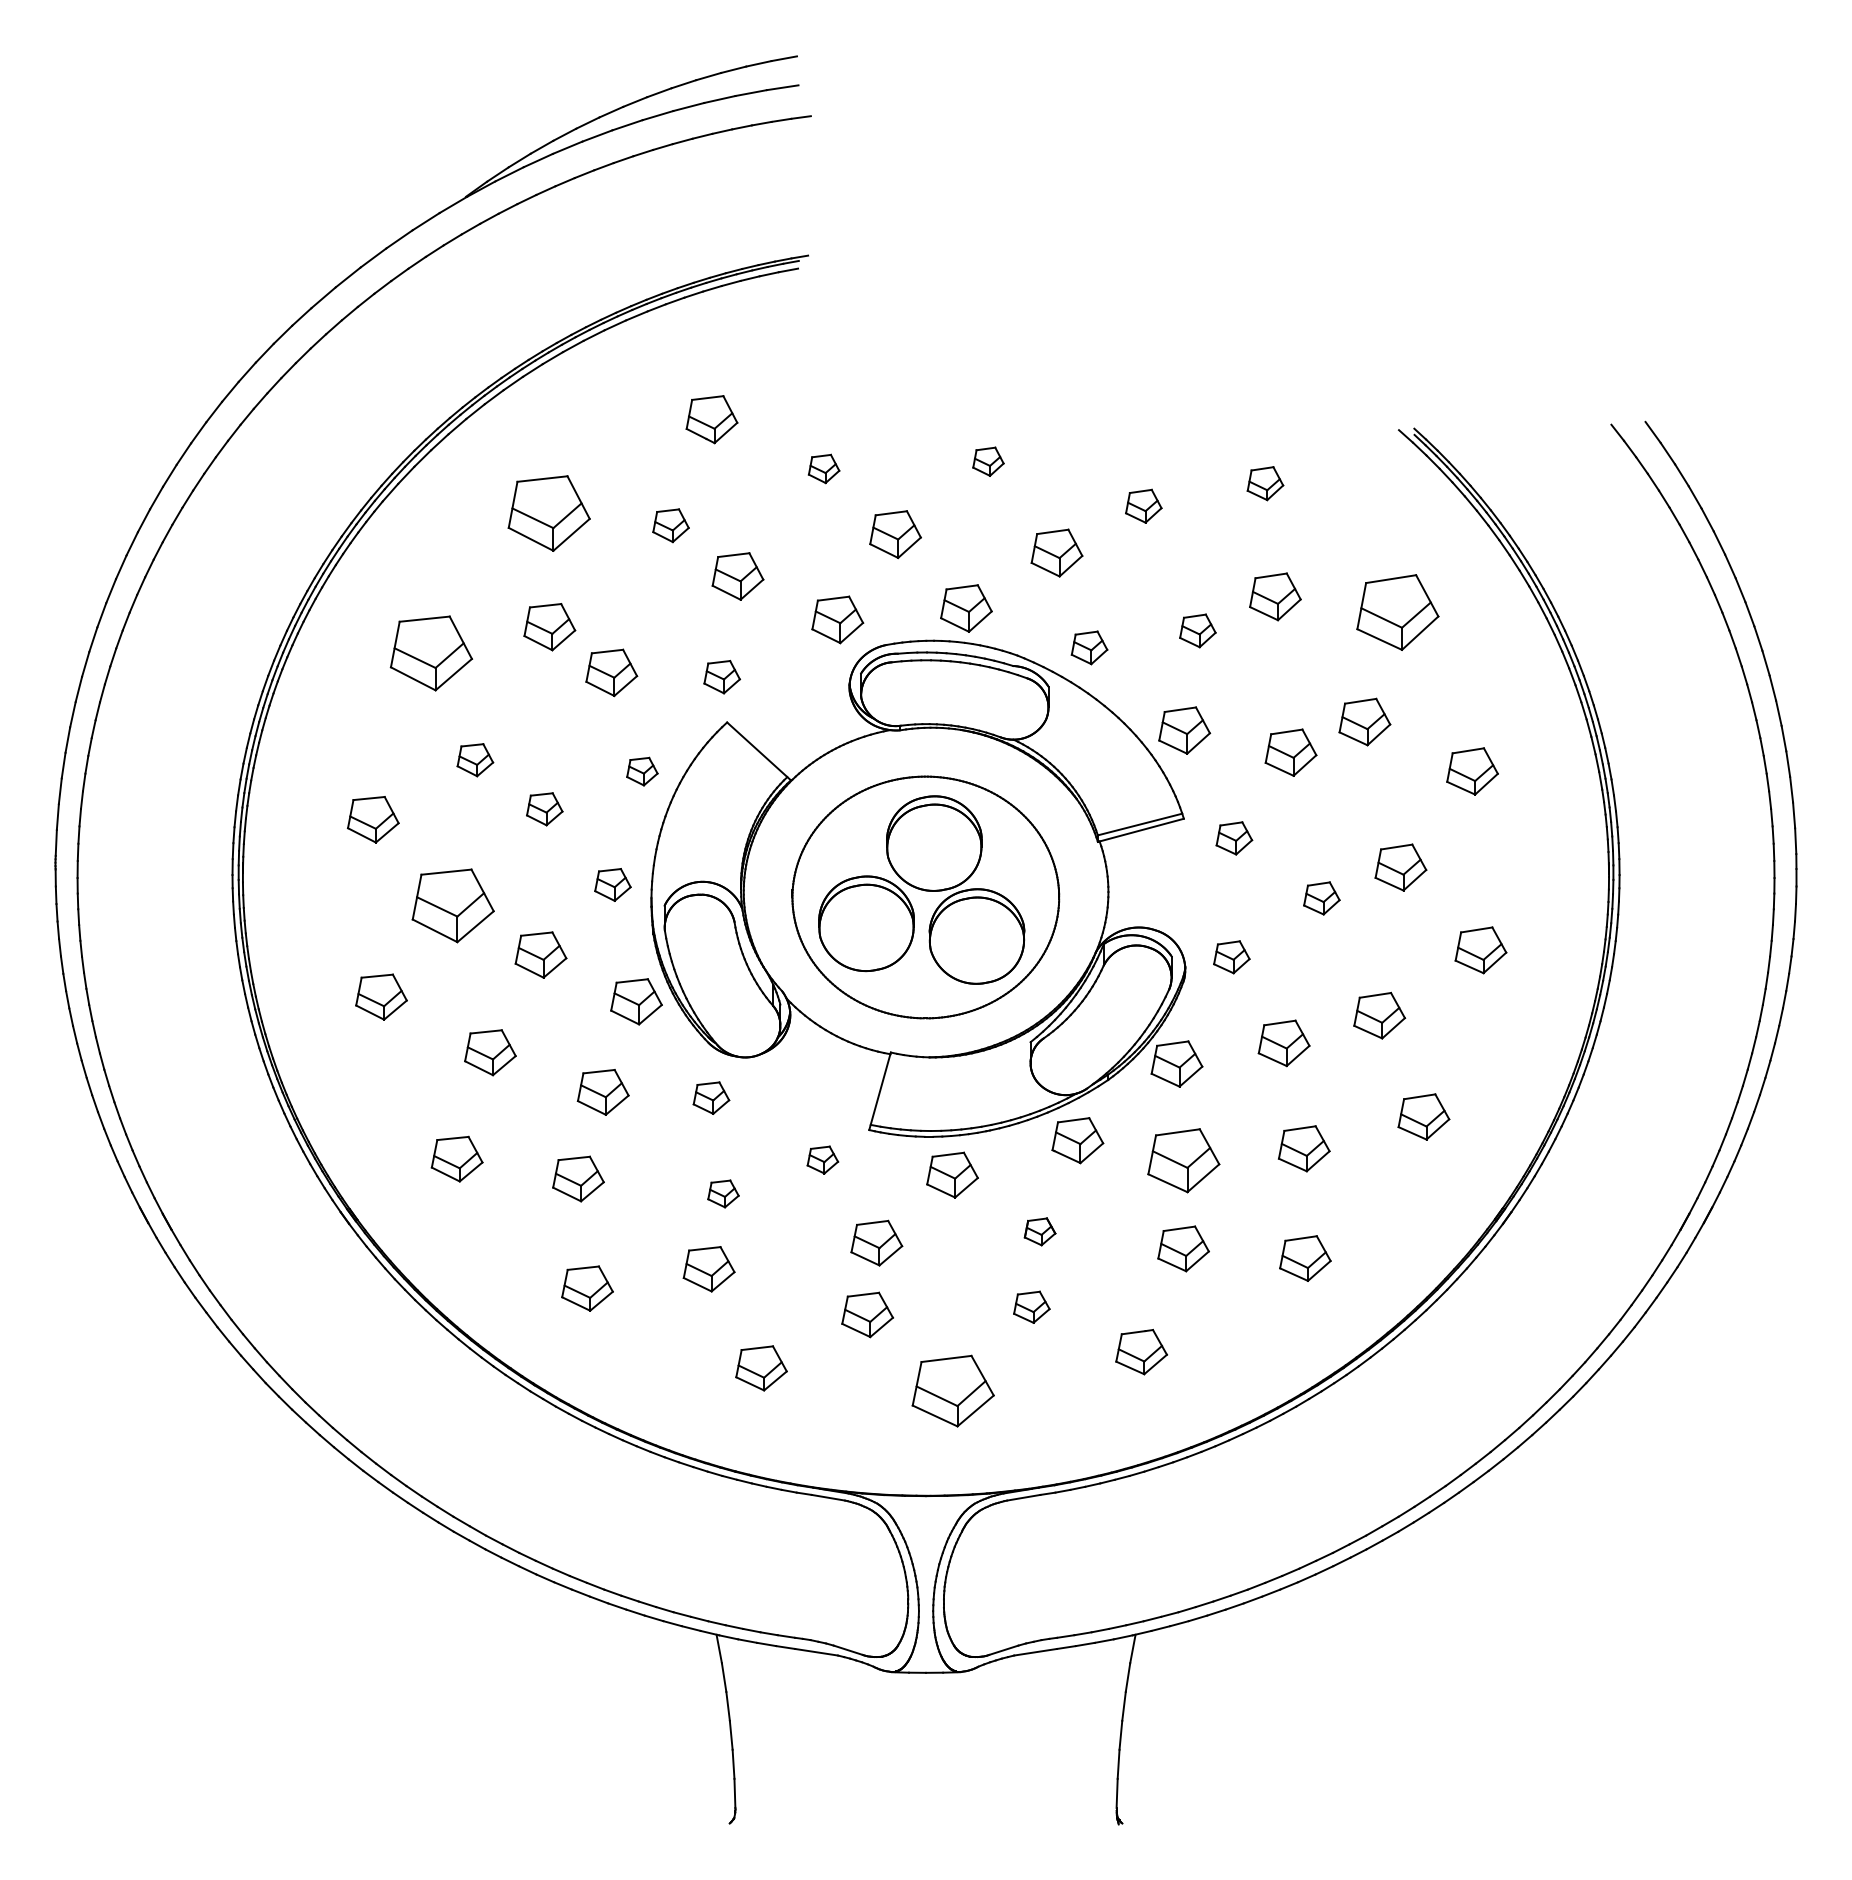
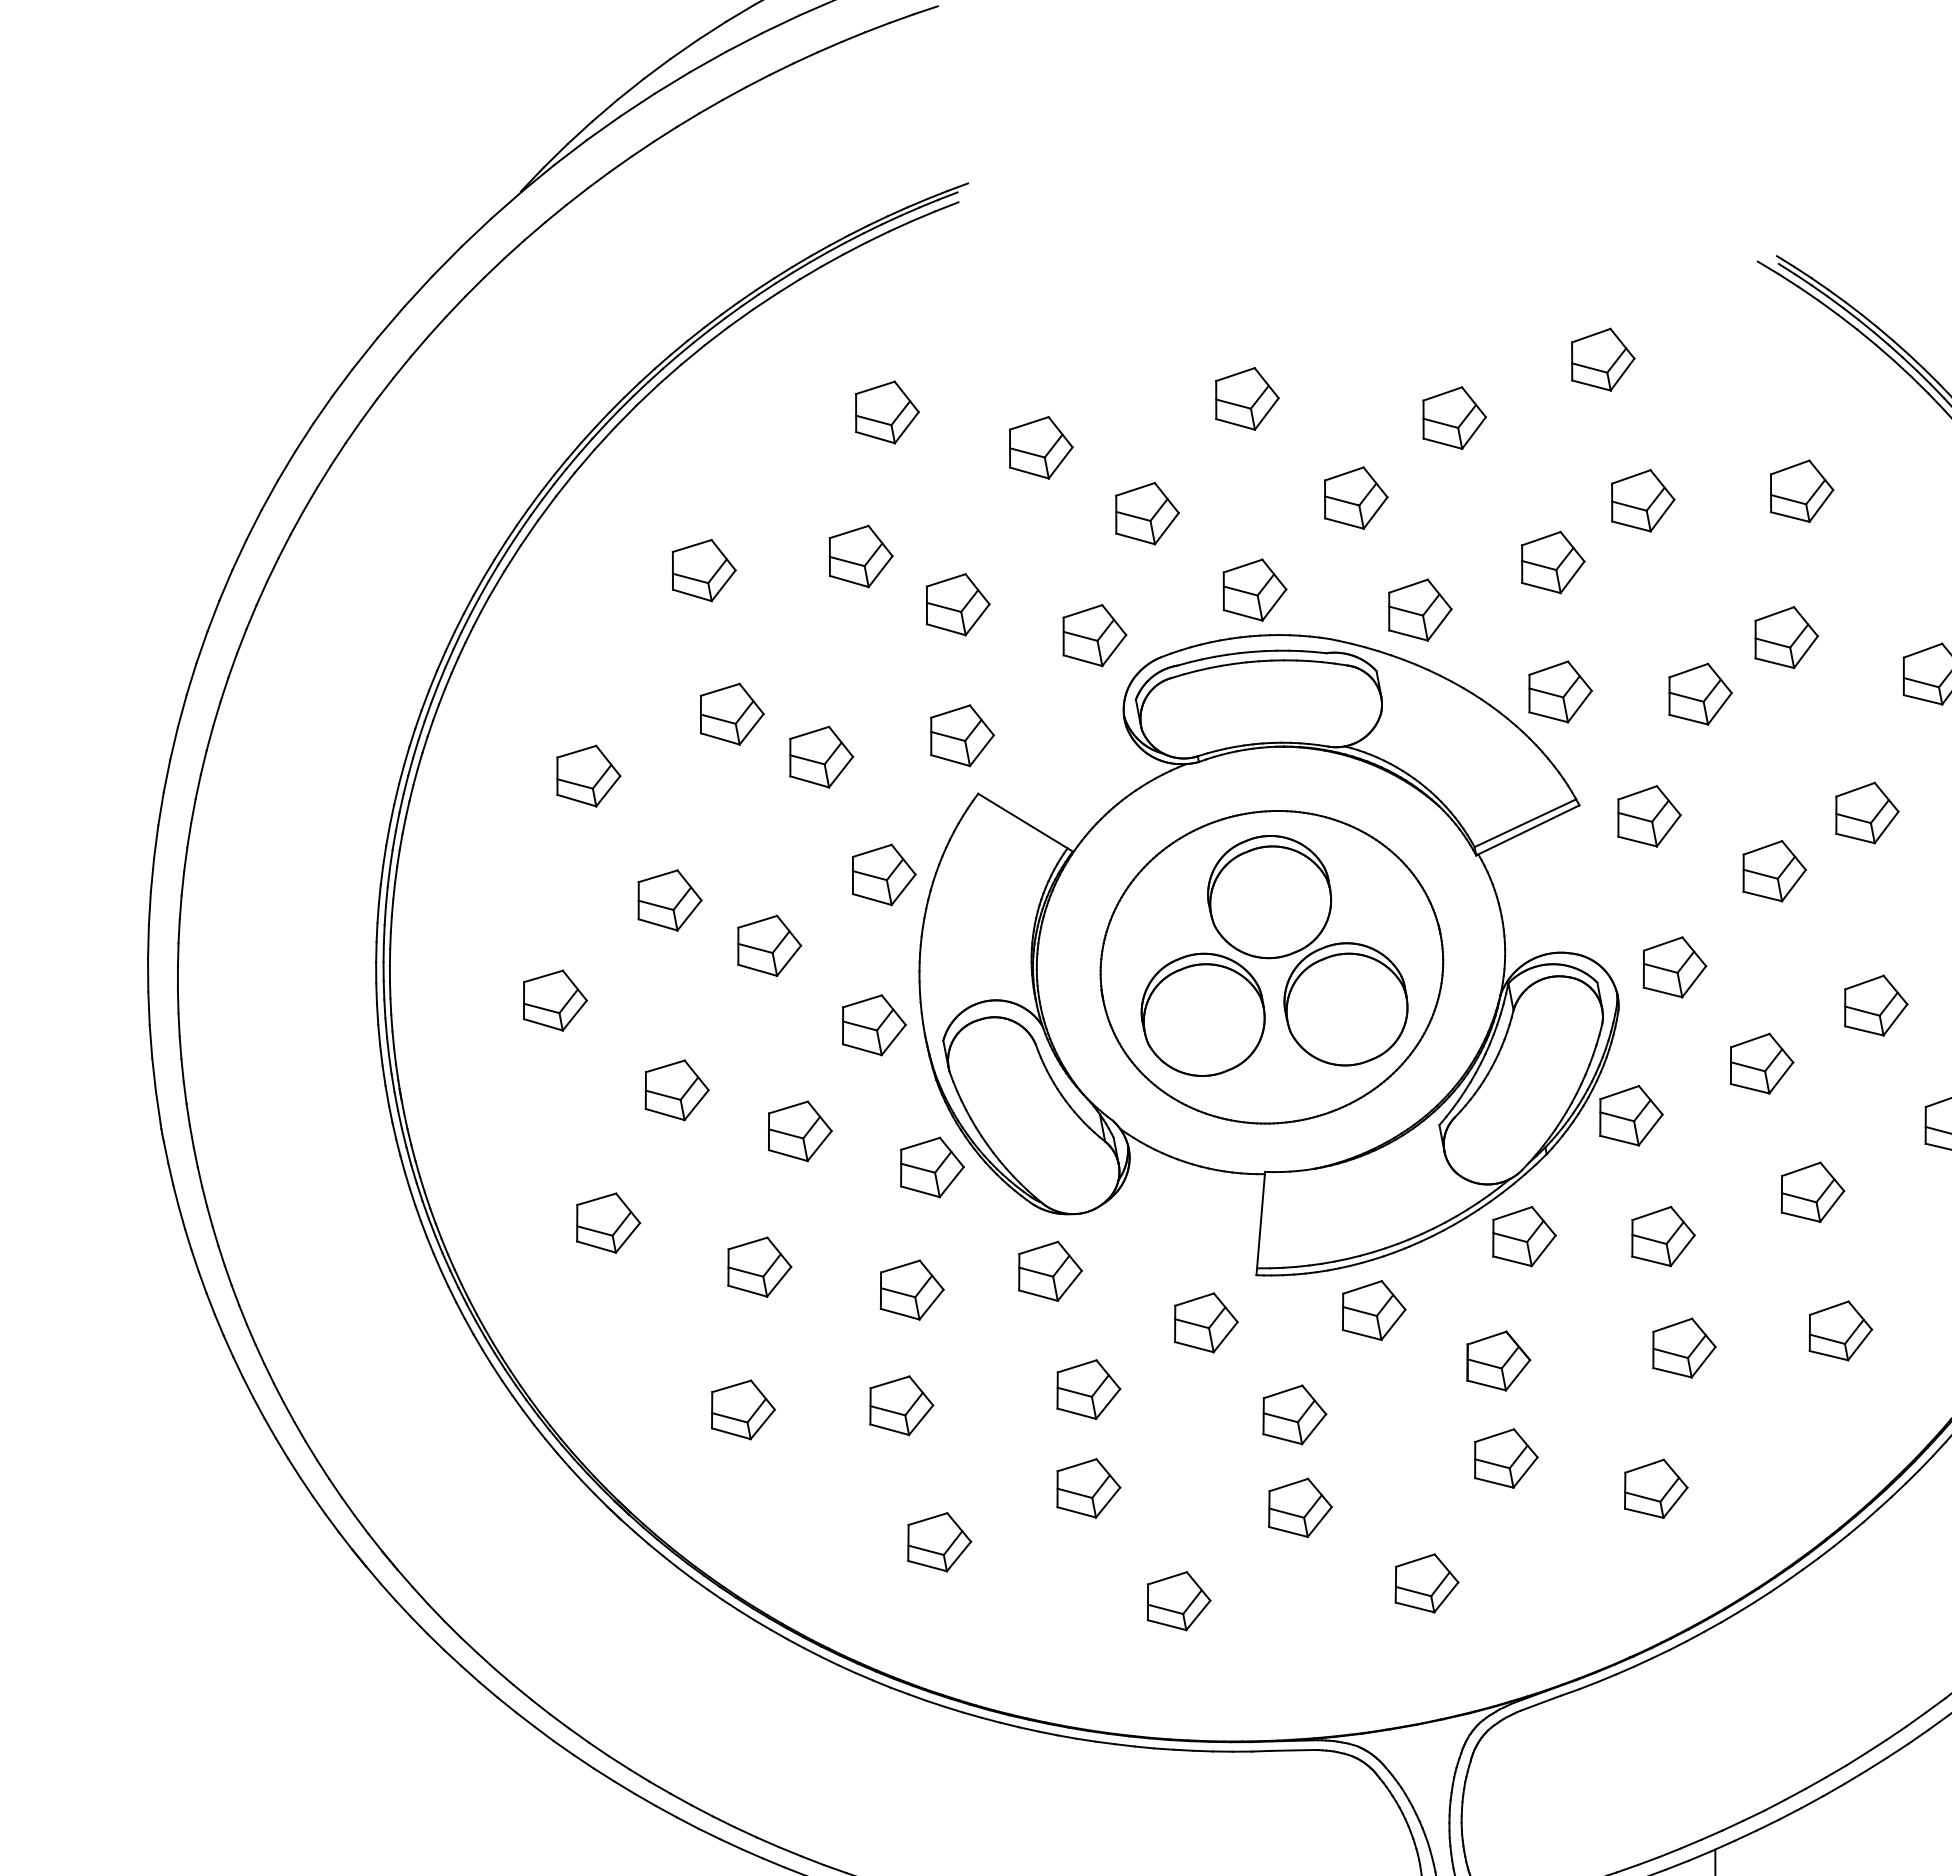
part: (988, 461) -> (1245, 400), size x1.67
part: (823, 468) -> (1038, 449), size x1.67
part: (1265, 483) -> (1601, 361), size x1.43
part: (1143, 505) -> (1452, 418), size x1.43
part: (549, 513) -> (702, 572), size x0.62
part: (670, 525) -> (859, 558), size x1.43
part: (1397, 612) -> (1800, 492), size x0.62
part: (1197, 630) -> (1551, 563), size x1.43
part: (1089, 647) -> (1418, 611), size x1.43
part: (431, 653) -> (587, 777), size x0.62
part: (721, 677) -> (960, 738), size x1.43
part: (475, 760) -> (668, 902), size x1.43
part: (642, 771) -> (882, 876), size x1.67
part: (544, 809) -> (768, 947), size x1.43
part: (1234, 838) -> (1648, 818), size x1.43
part: (612, 884) -> (872, 1026), size x1.43
part: (1321, 898) -> (1772, 873), size x1.43
part: (452, 905) -> (674, 1091), size x0.62
part: (1231, 957) -> (1673, 969), size x1.43
part: (711, 1097) -> (1048, 1272), size x1.43
part: (822, 1159) -> (1204, 1323), size x1.67
part: (1183, 1160) -> (1661, 1237), size x0.71
part: (723, 1193) -> (1087, 1390), size x1.67
part: (1039, 1231) -> (1496, 1362), size x1.67
part: (1031, 1307) -> (1504, 1460), size x1.43
part: (952, 1390) -> (1424, 1584), size x0.62

